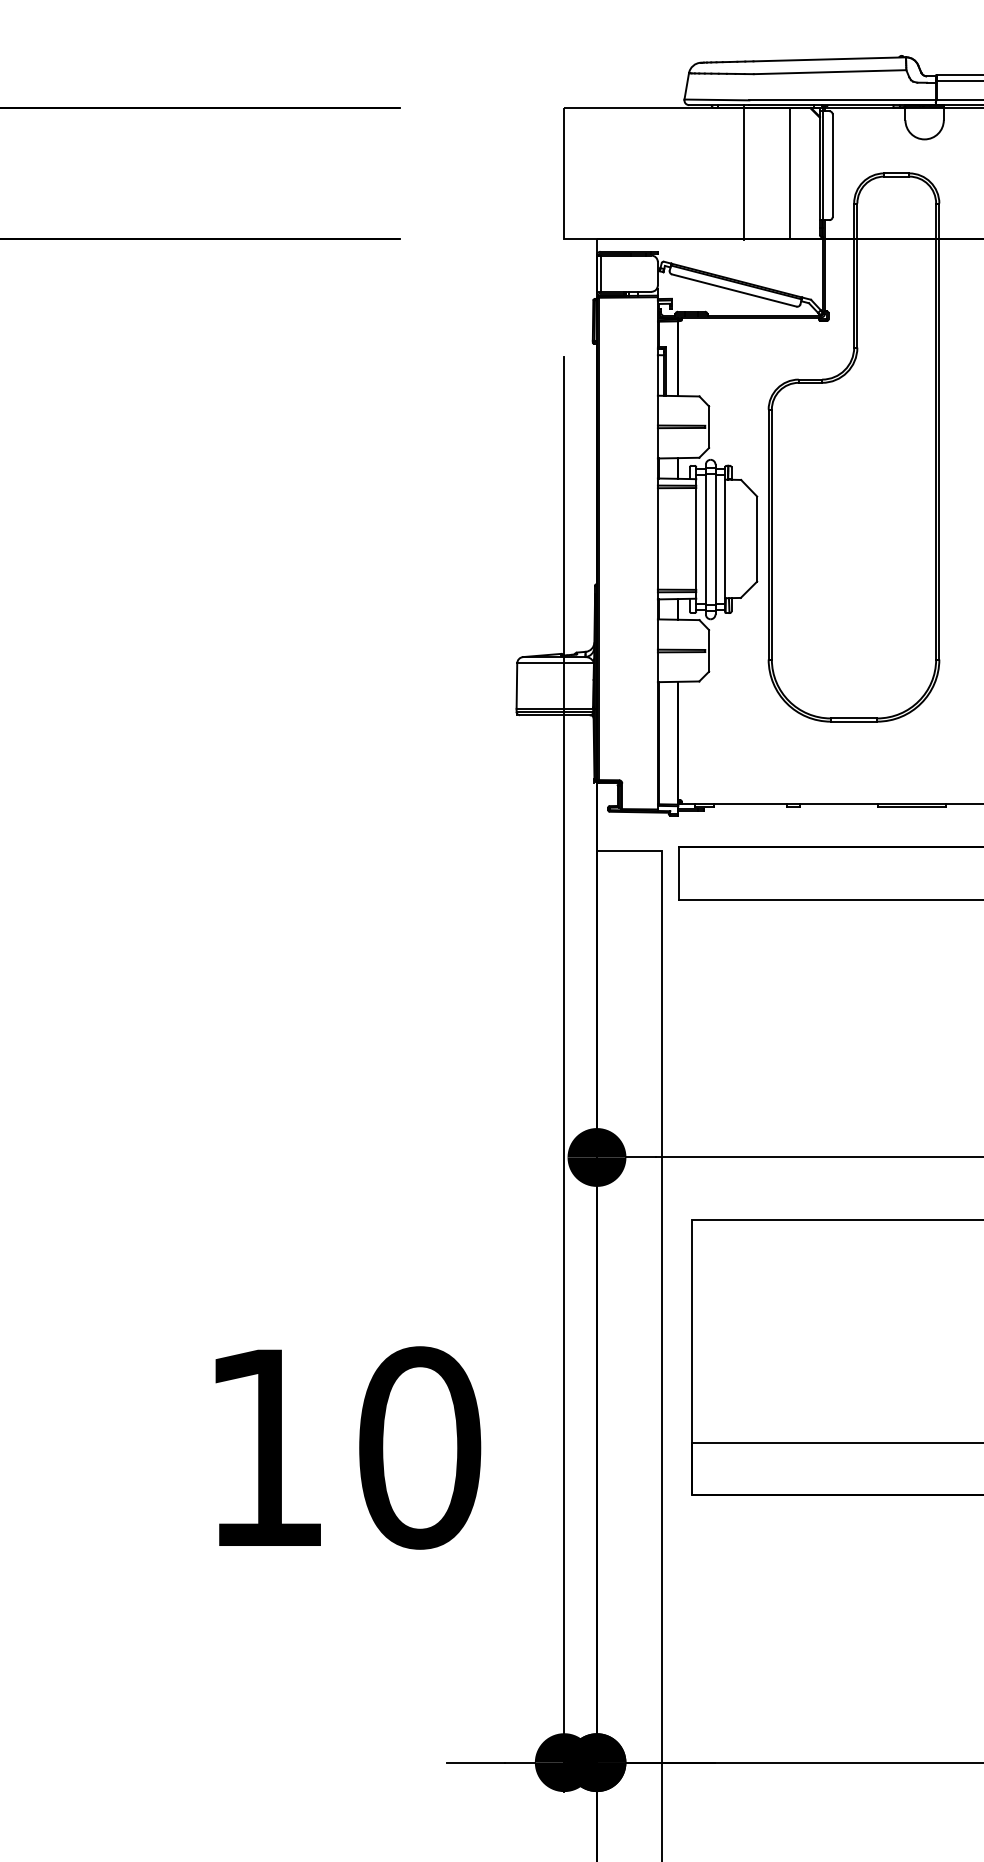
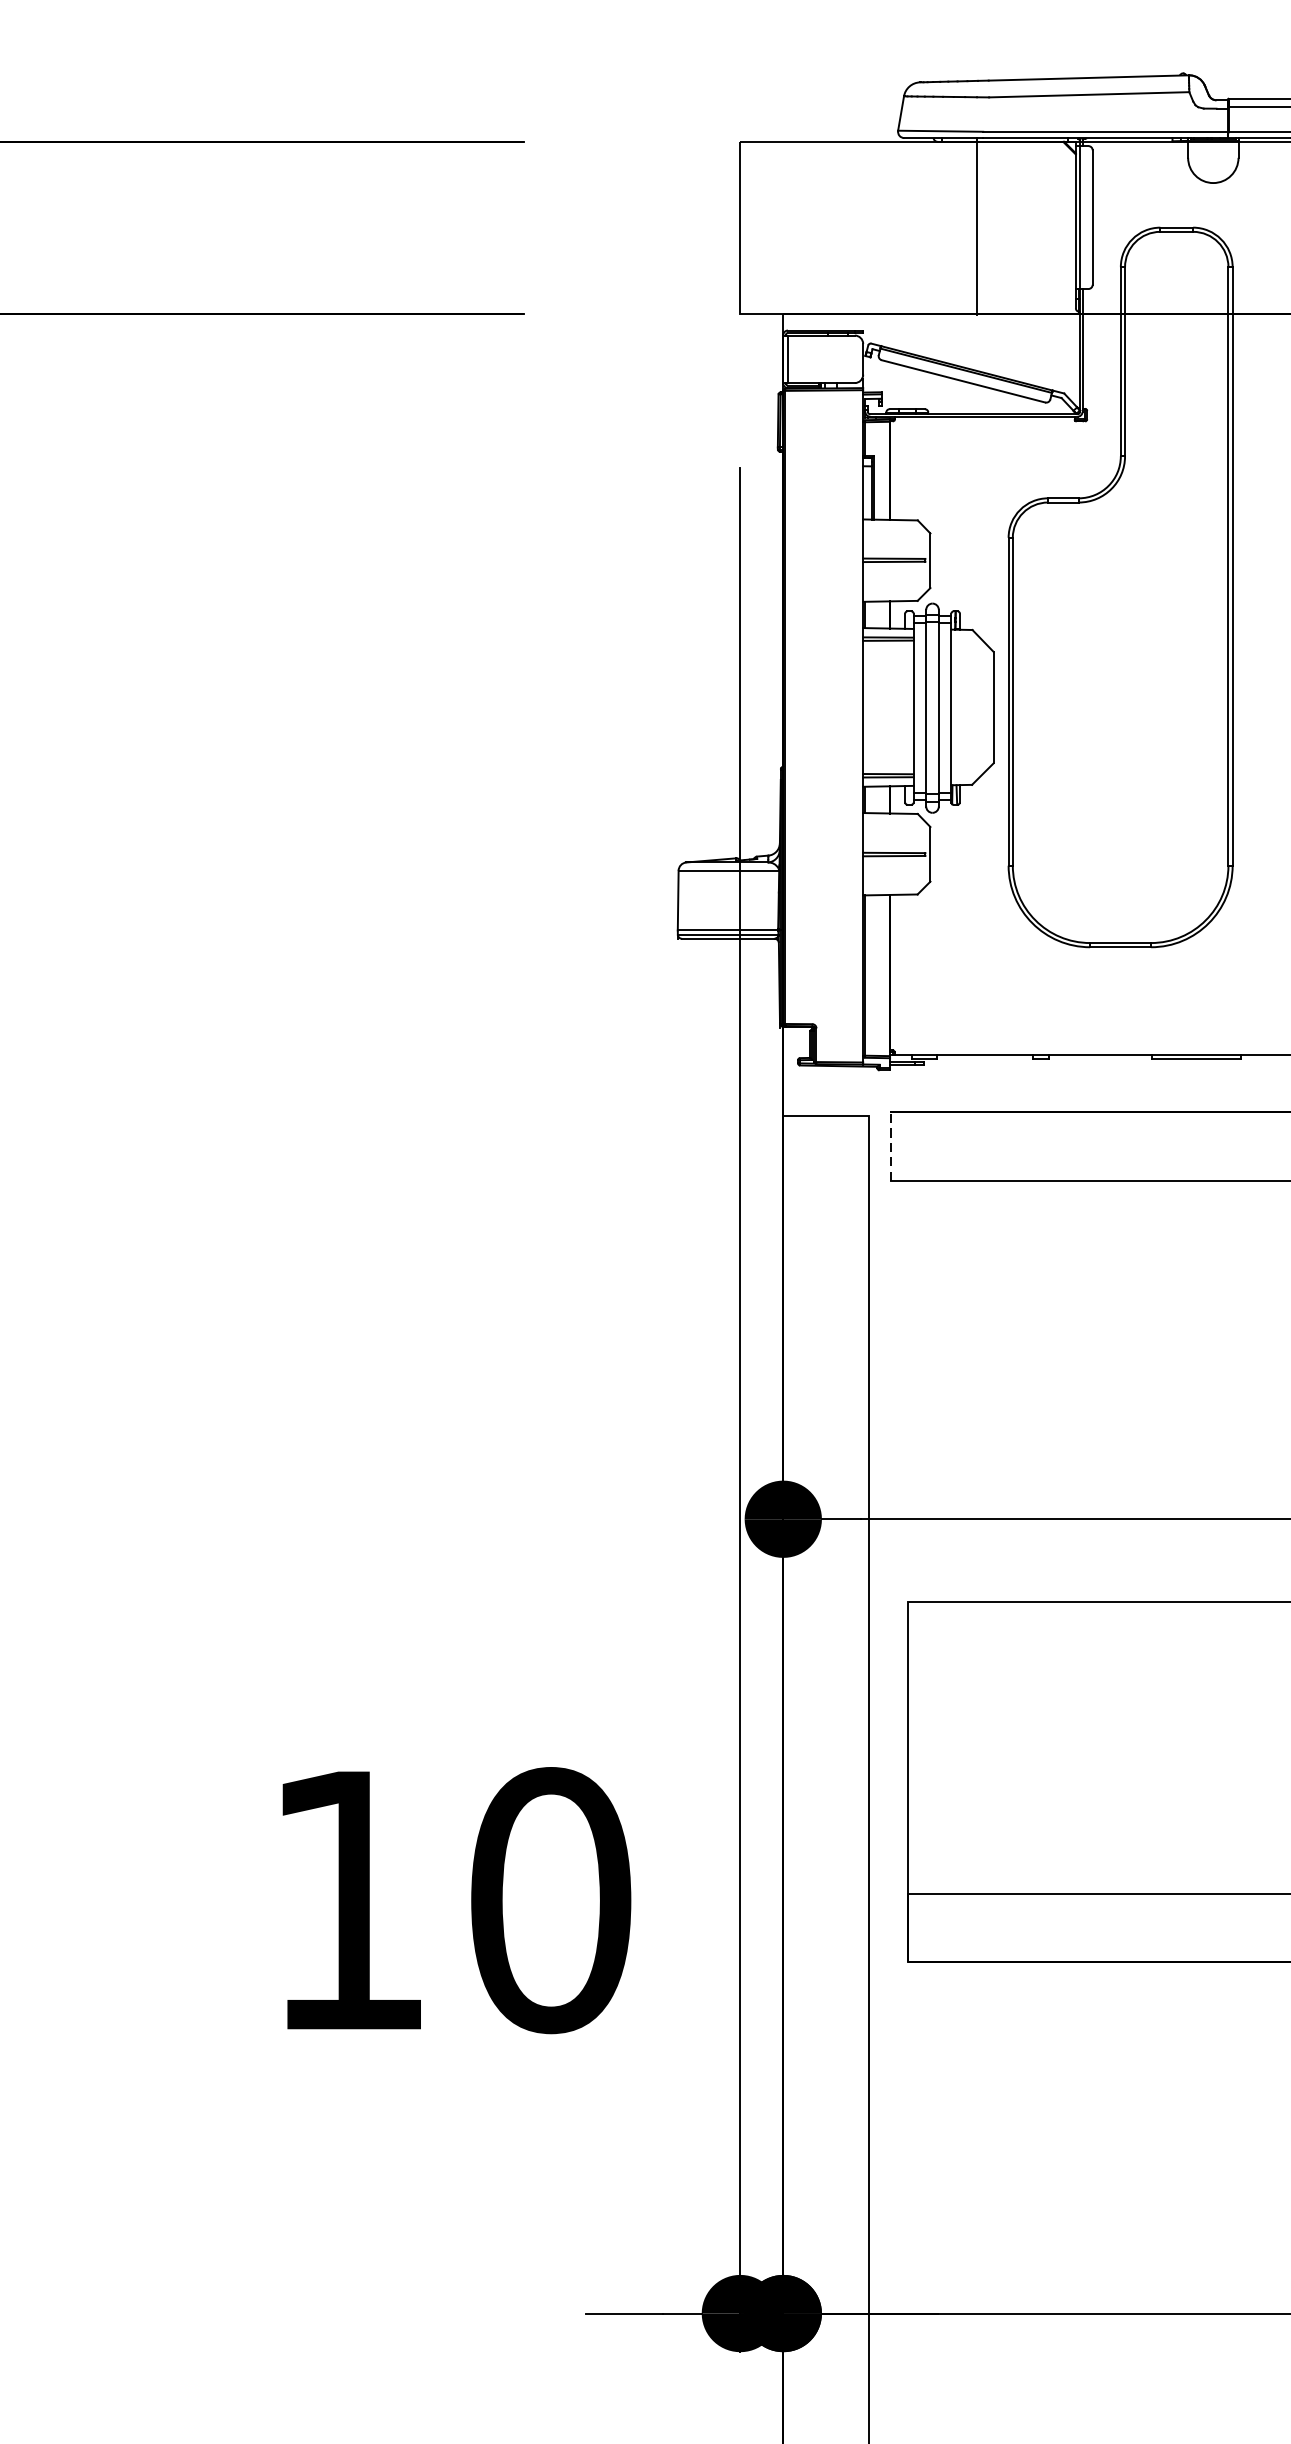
line: (789, 173) -> (1035, 227), removed
line: (678, 873) -> (890, 1146), solid -> dashed

